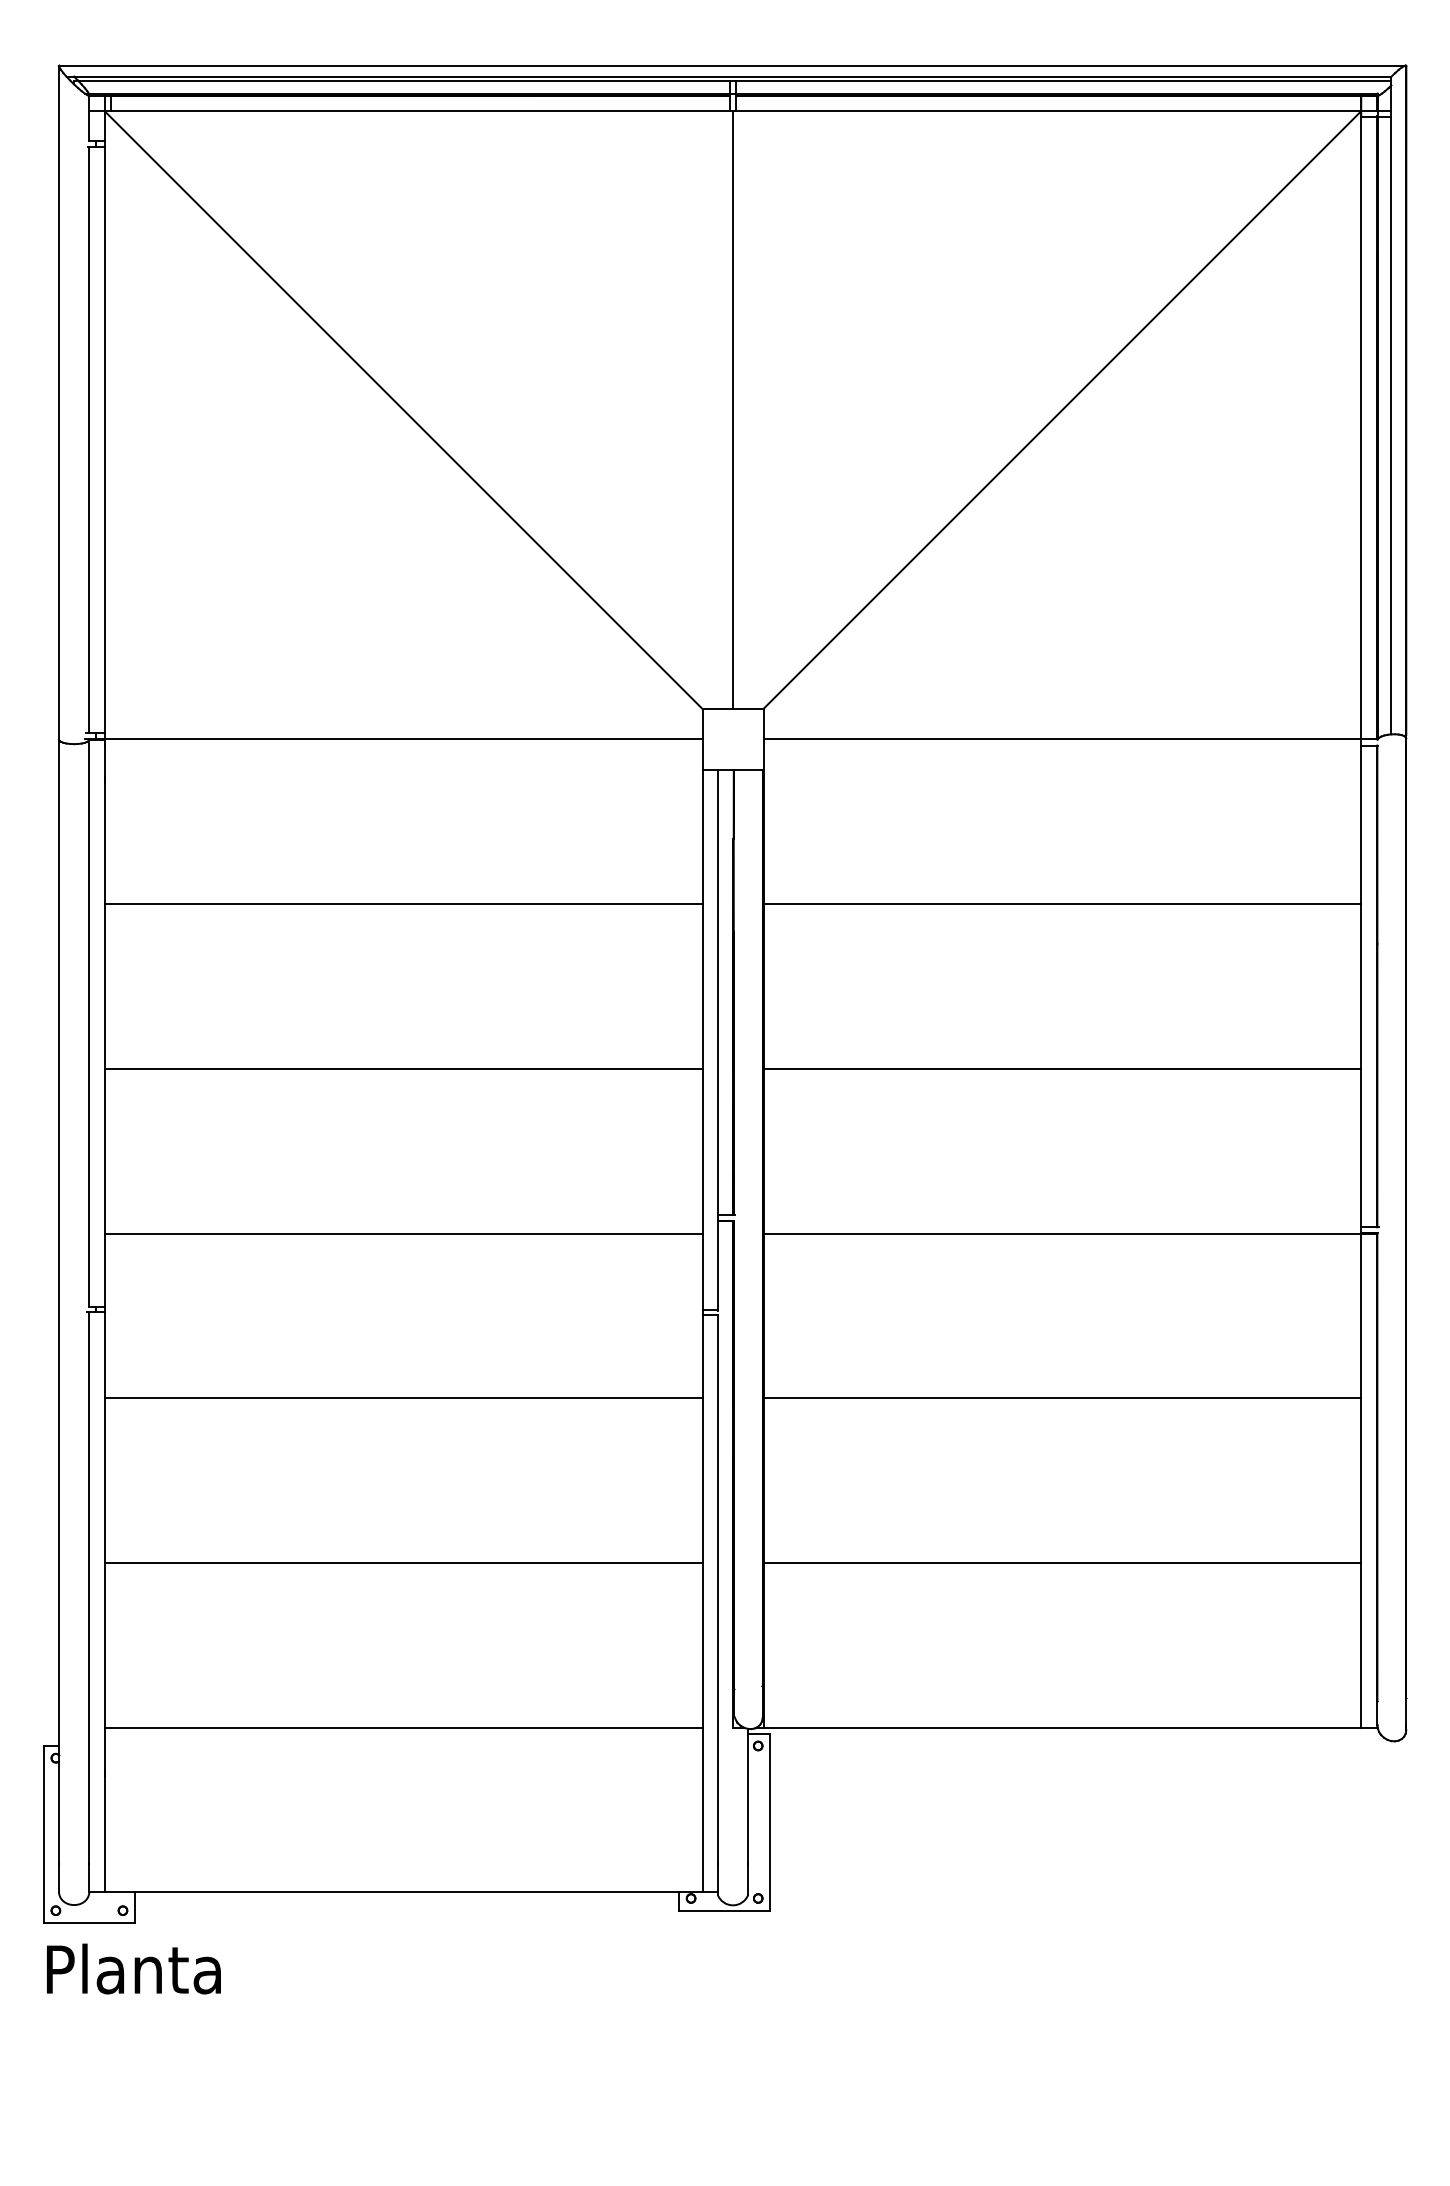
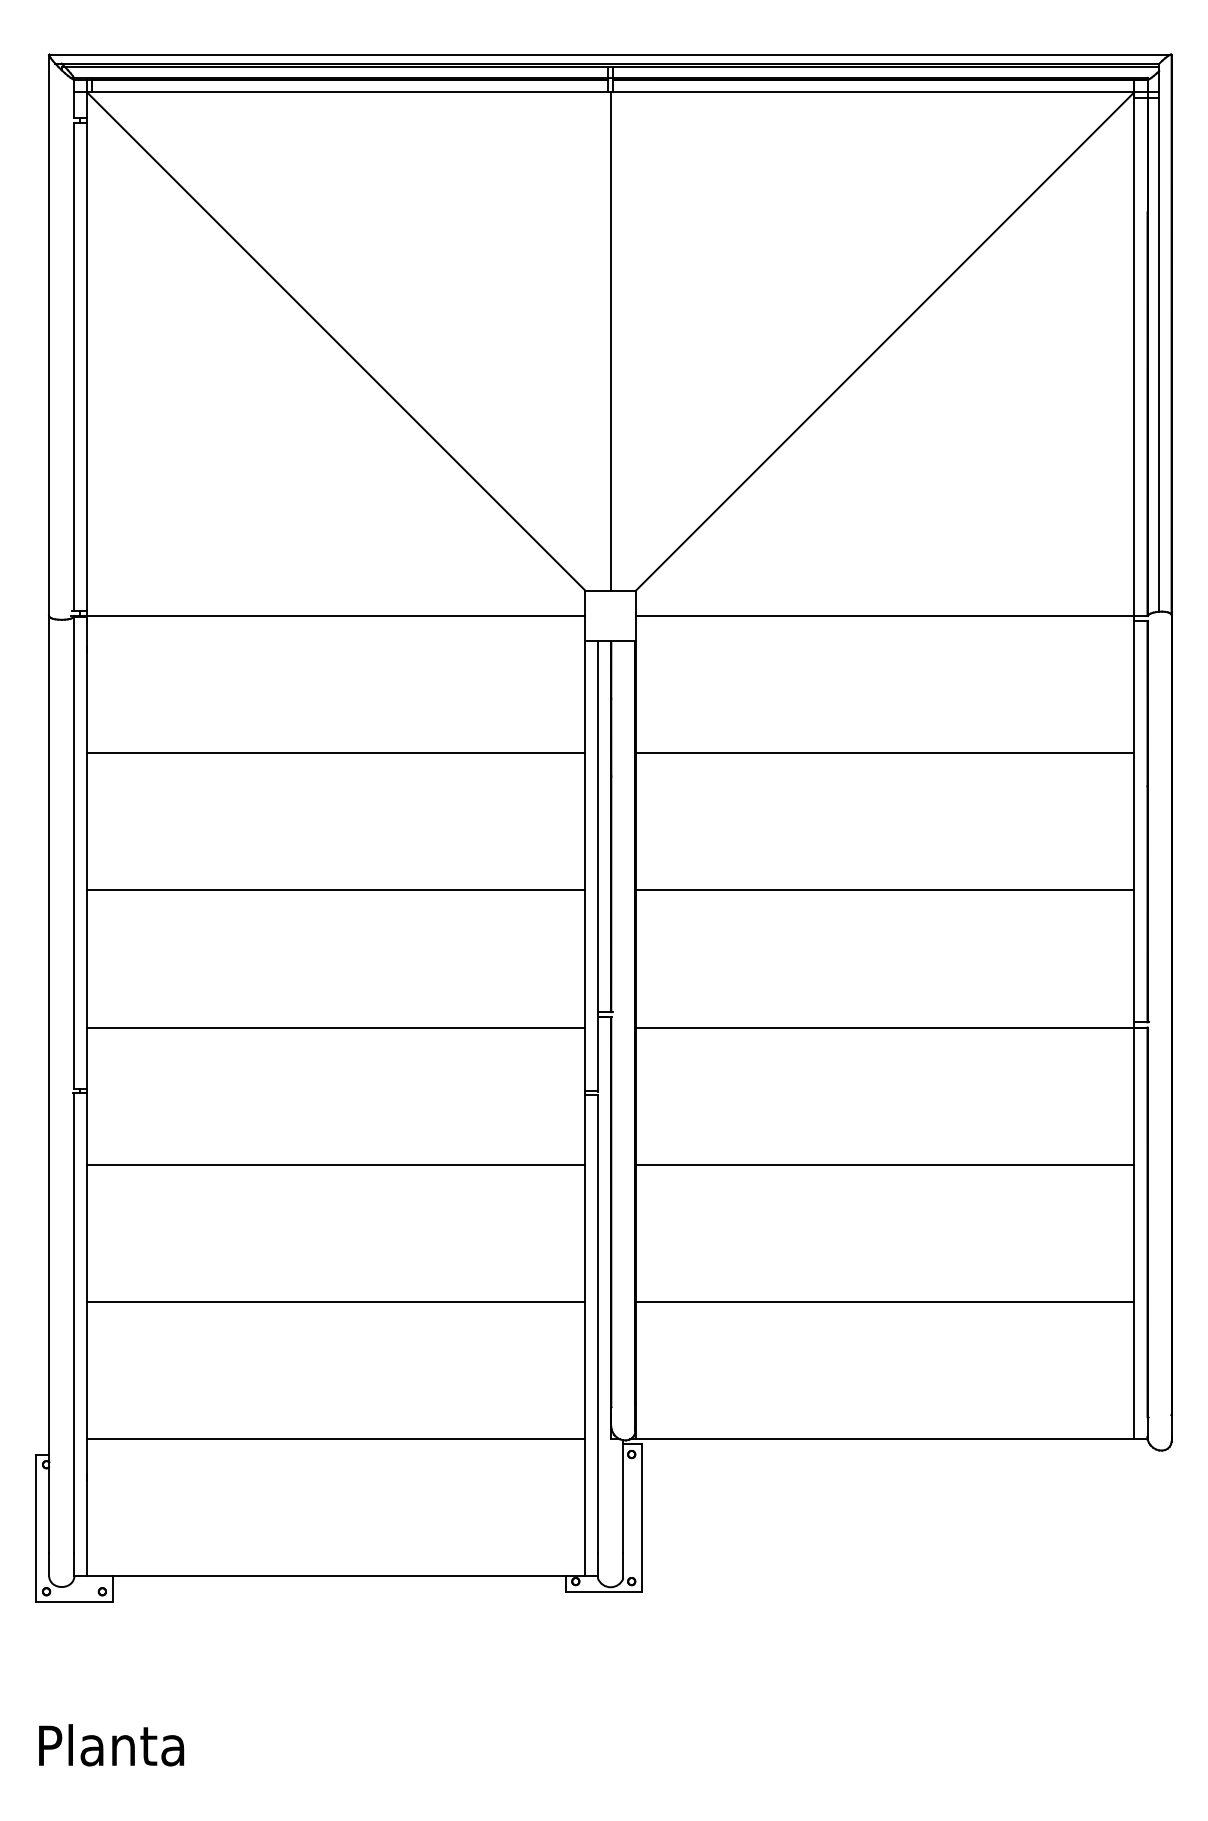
text: (133, 1968) -> (111, 1744), moved

